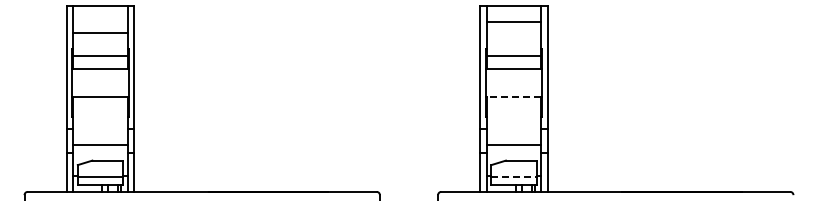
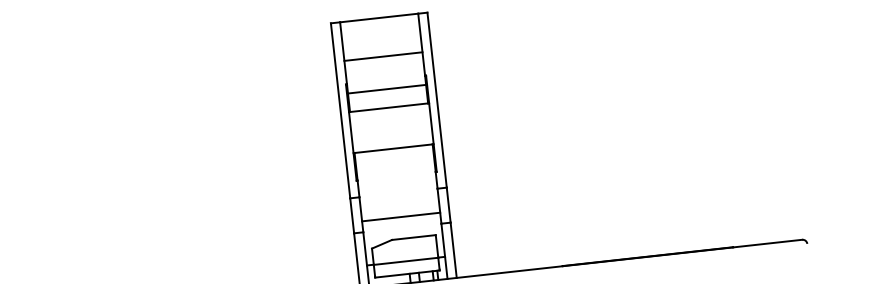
line: (513, 21) -> (382, 56), moved
line: (513, 97) -> (392, 148), dashed -> solid
line: (514, 176) -> (406, 261), dashed -> solid

